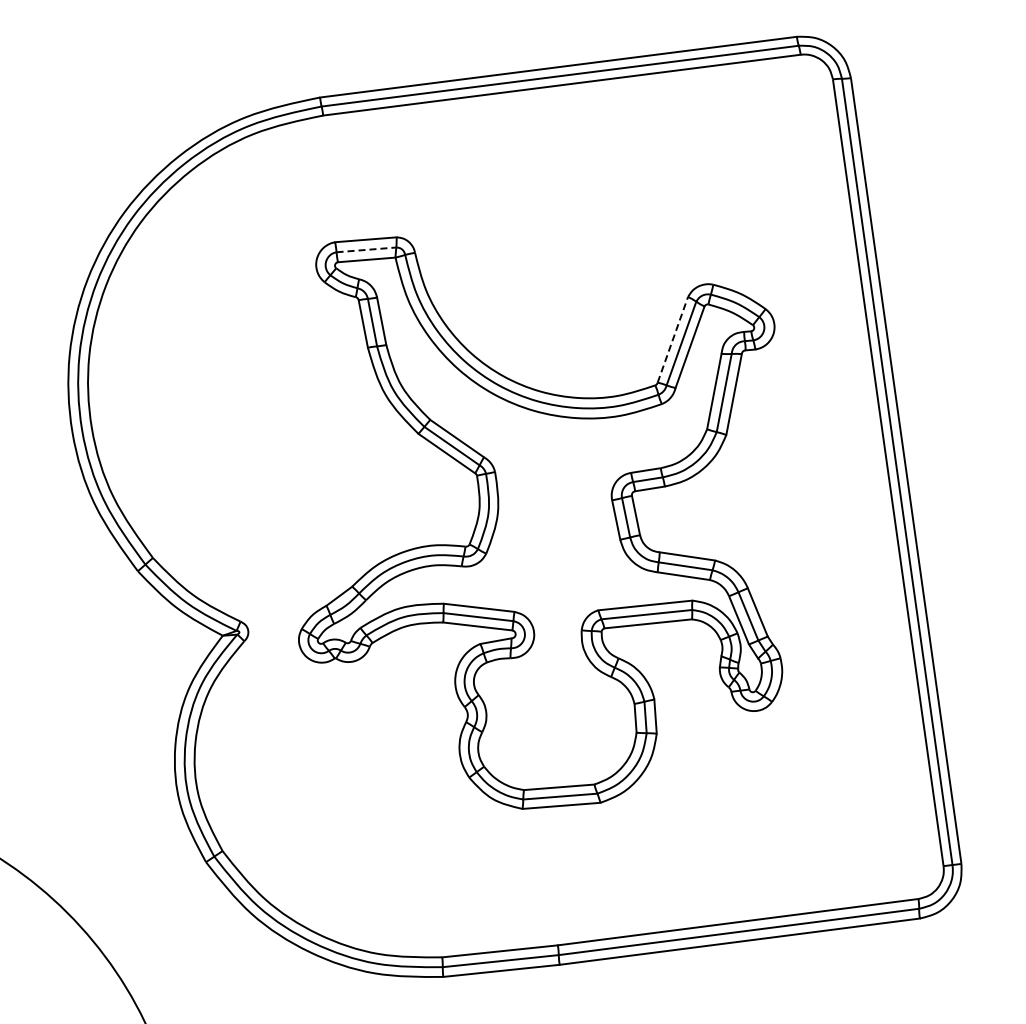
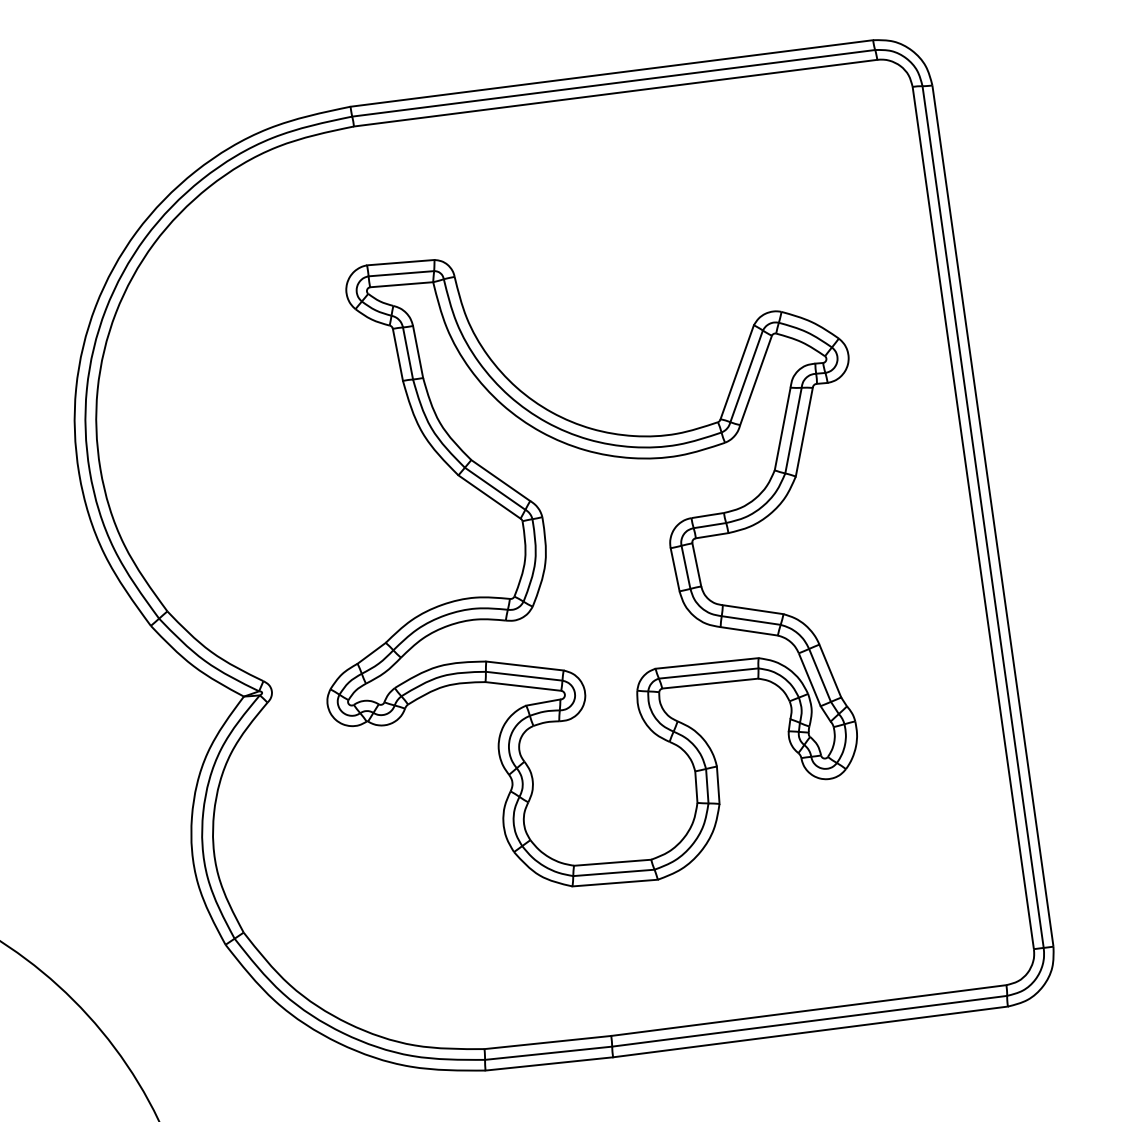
line: (366, 249) -> (401, 273), dashed -> solid
line: (673, 339) -> (737, 371), dashed -> solid

